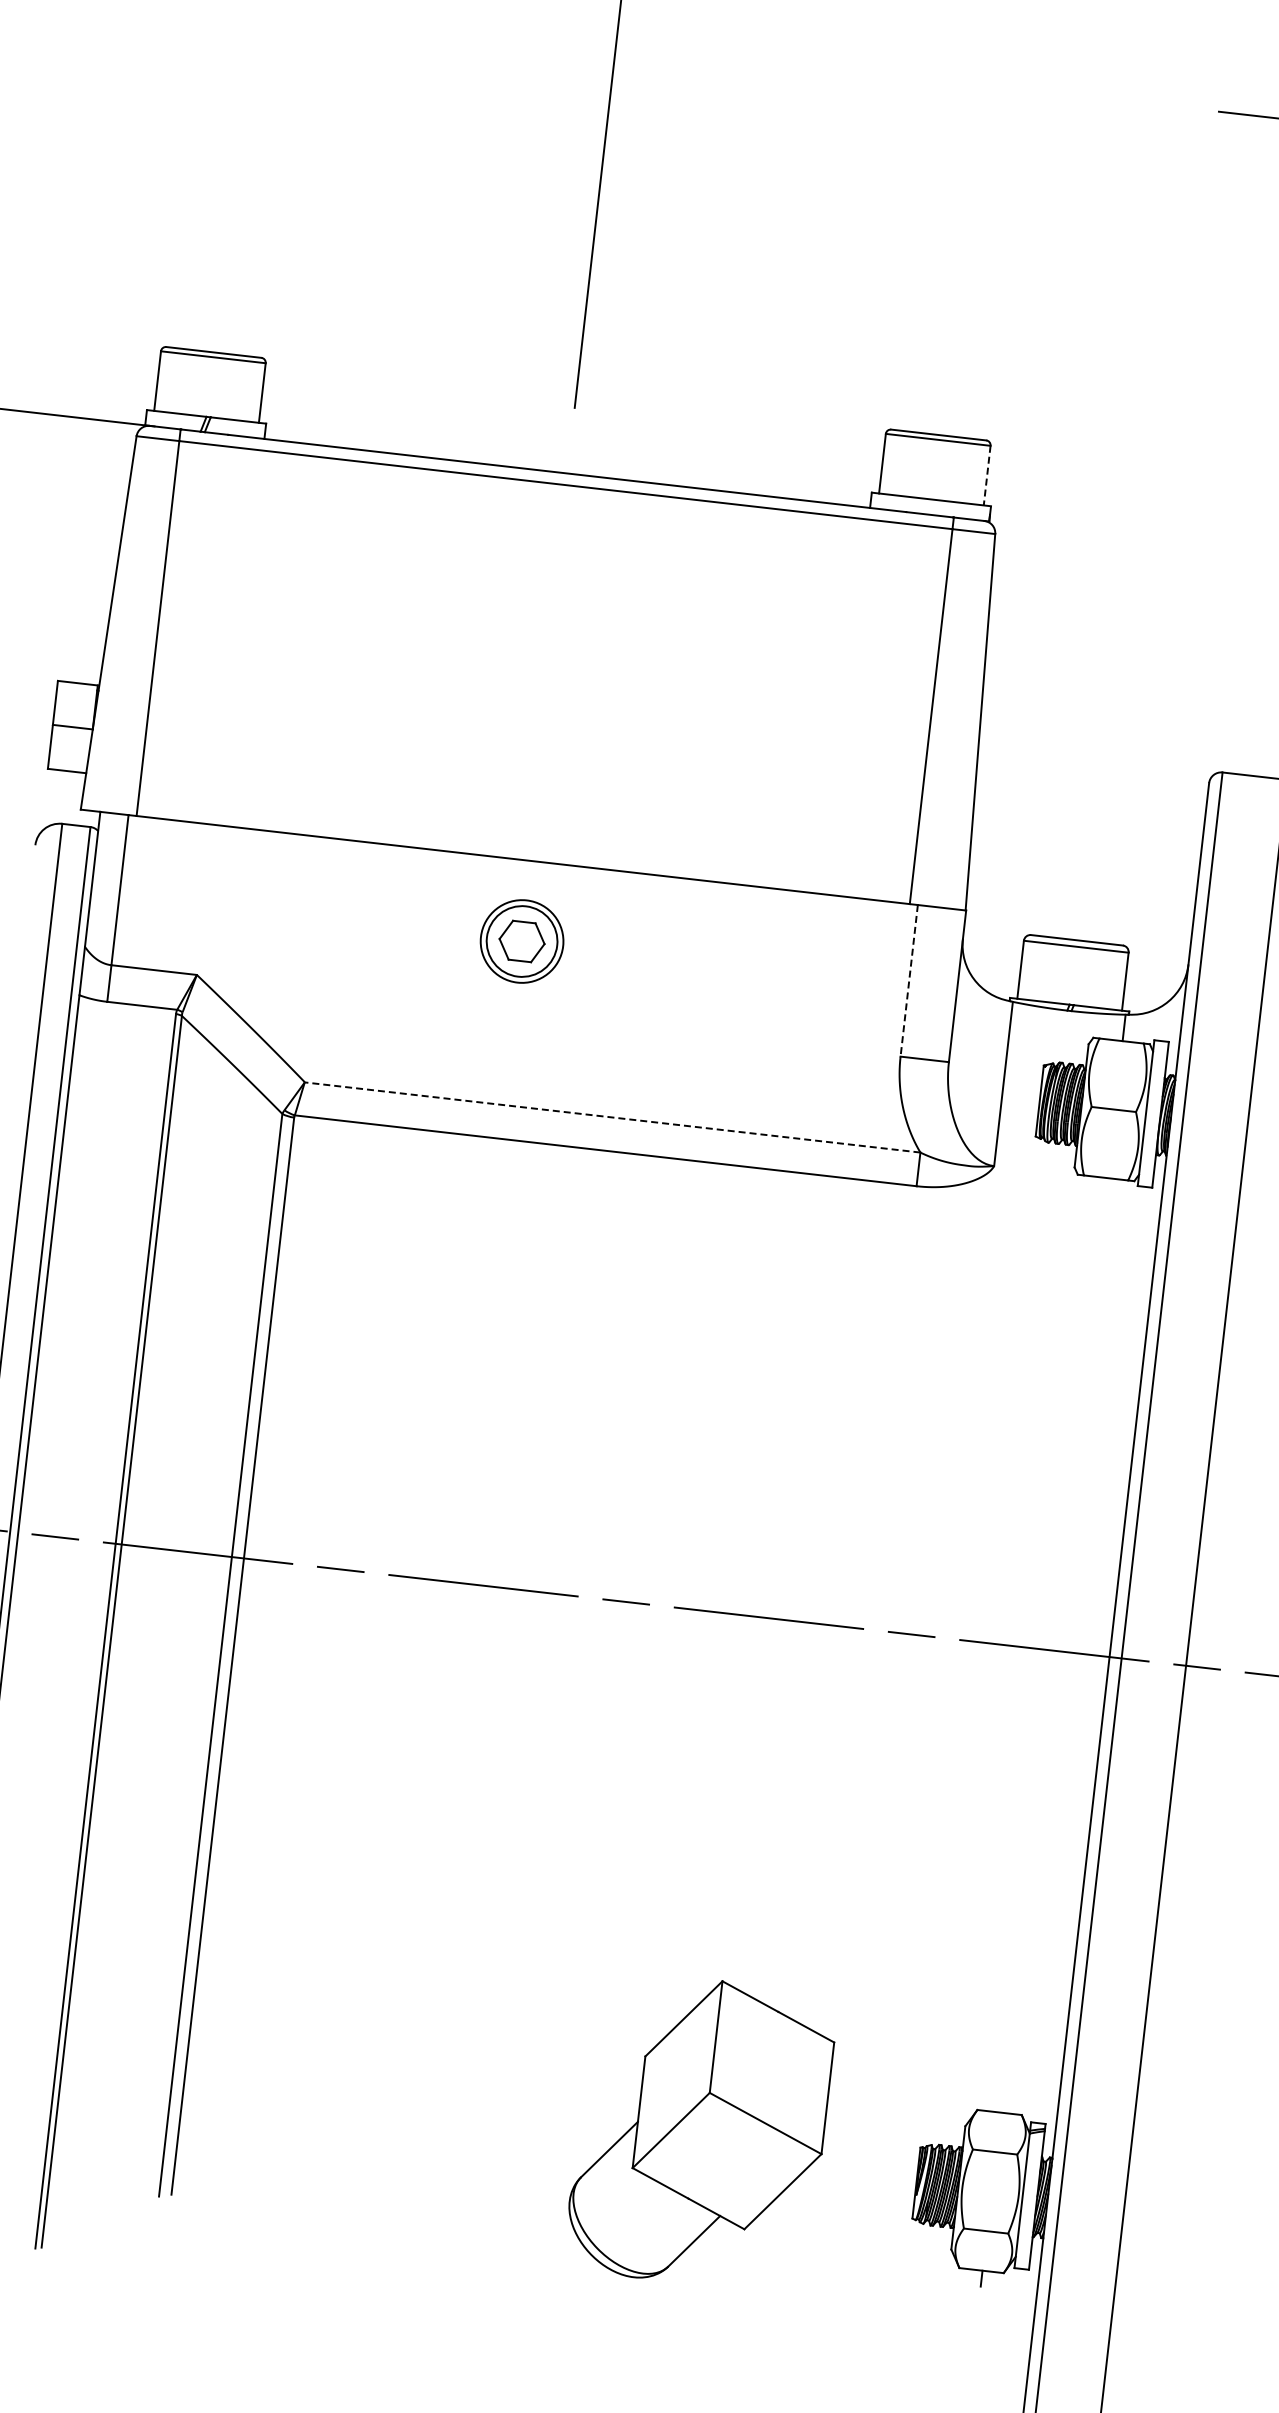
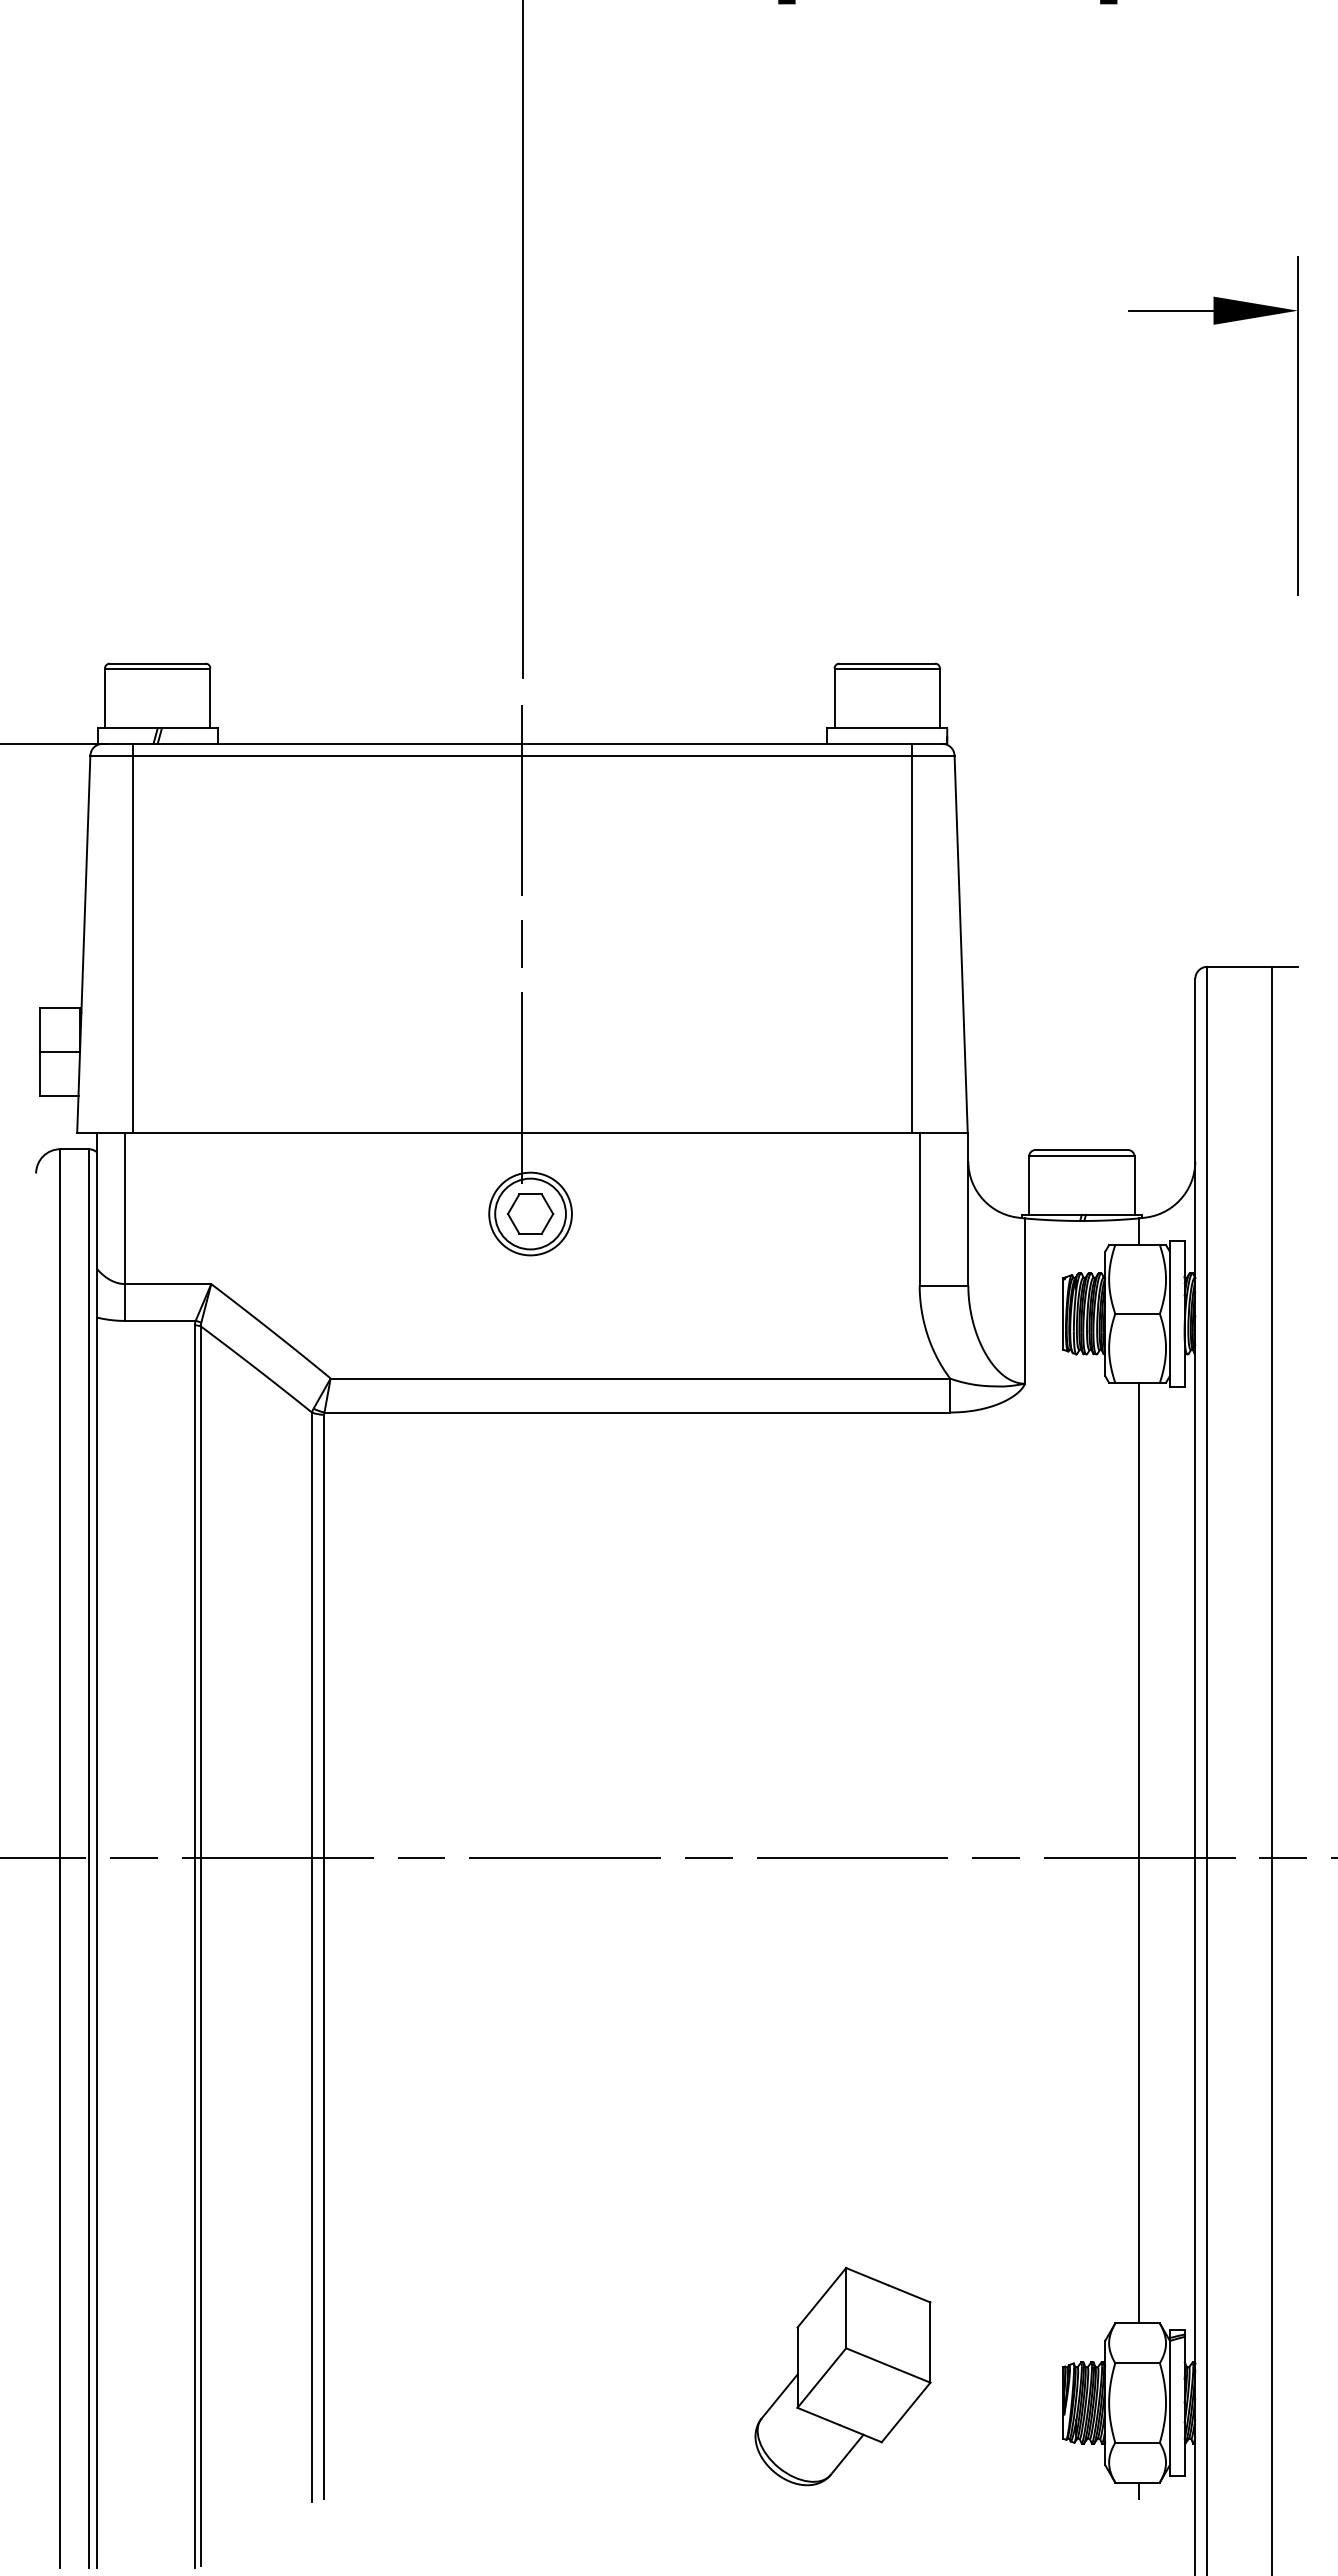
line: (986, 475) -> (939, 698), dashed -> solid
line: (544, 671) -> (522, 943), added
line: (909, 981) -> (919, 1209), dashed -> solid
line: (612, 1117) -> (640, 1378), dashed -> solid
line: (1053, 1644) -> (1138, 1852), added
part: (700, 2131) -> (842, 2376), size x0.71

